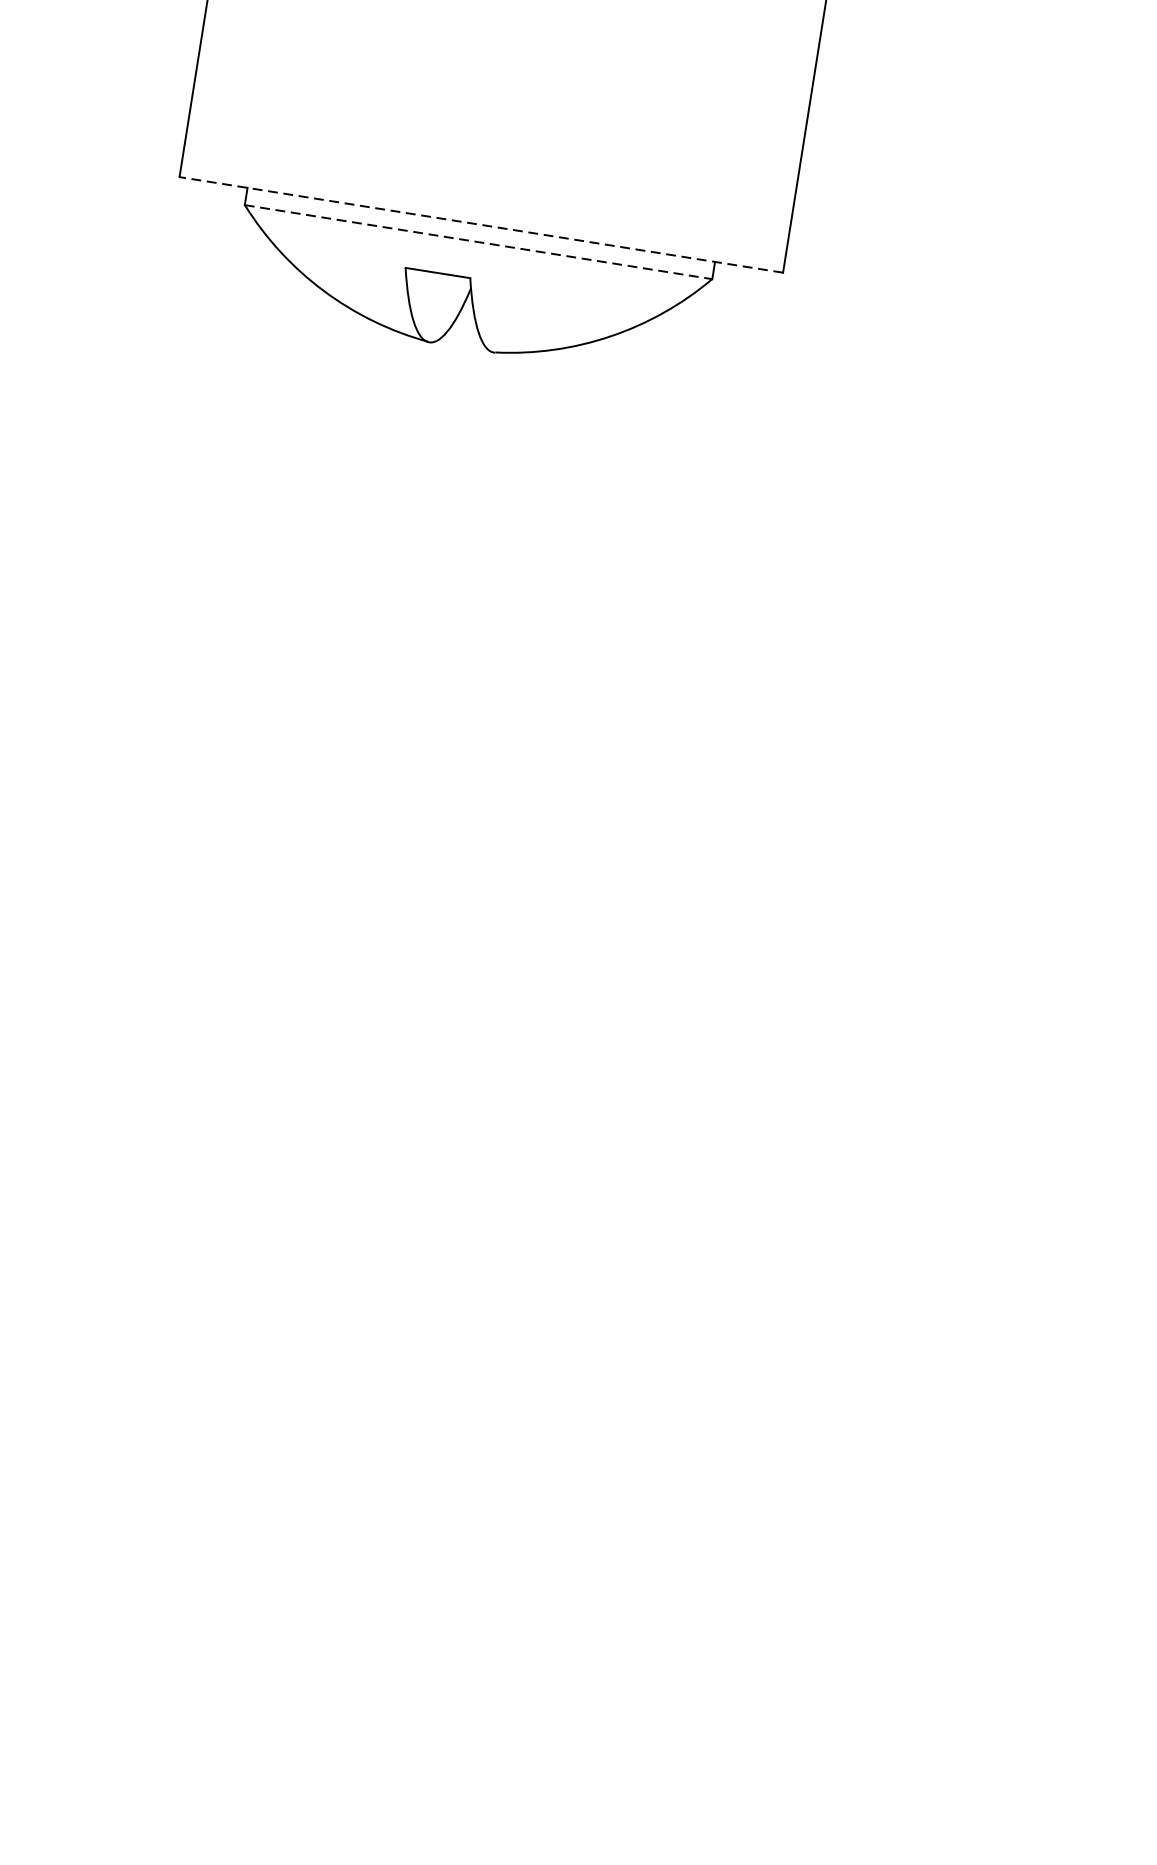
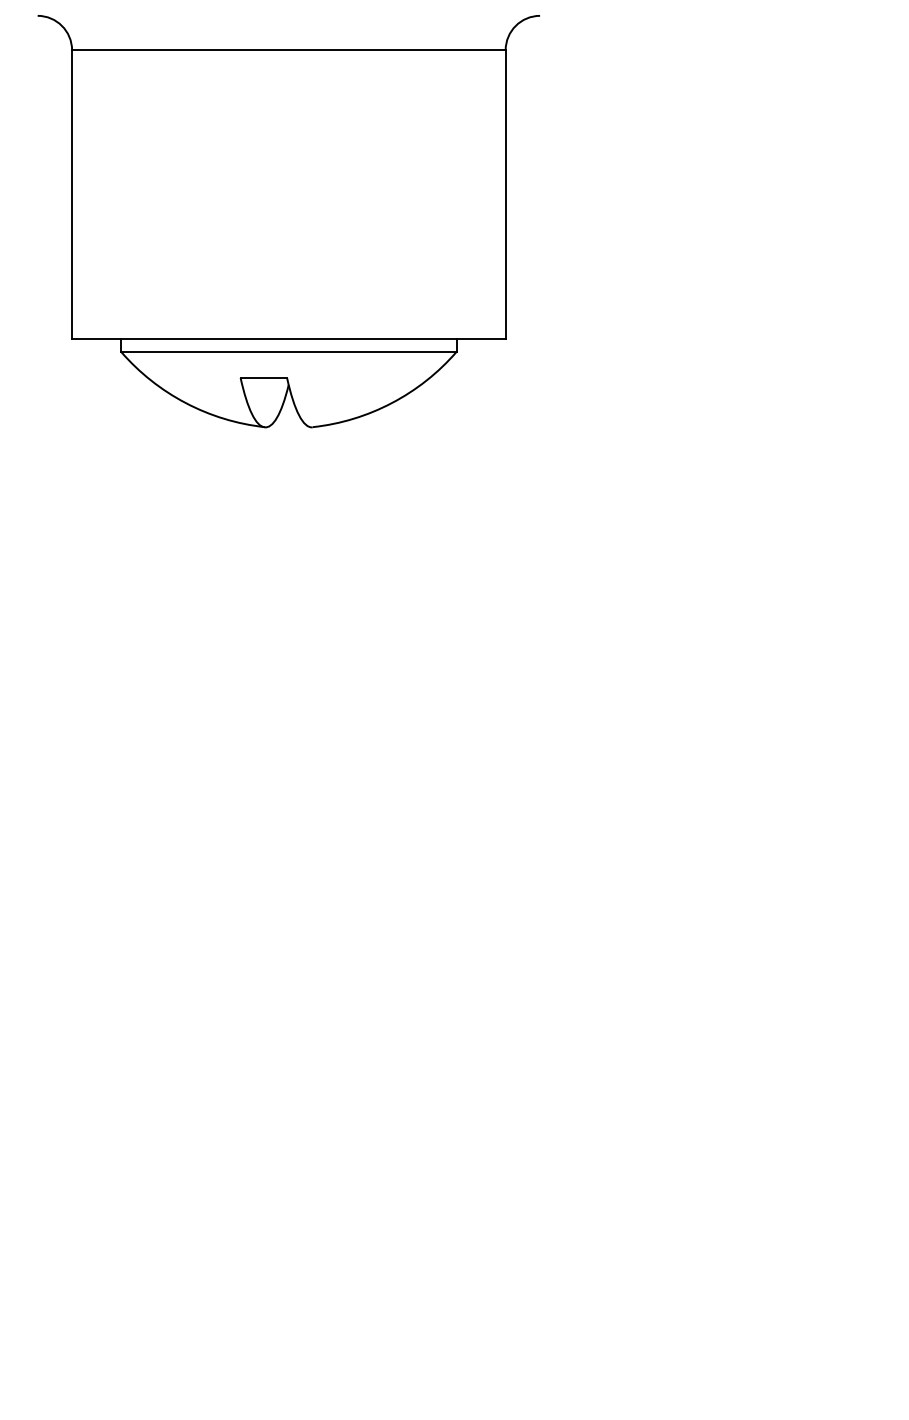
line: (480, 225) -> (288, 339), dashed -> solid
line: (478, 241) -> (288, 351), dashed -> solid

